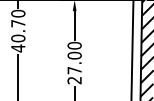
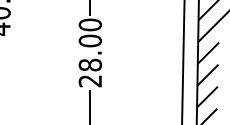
text: (74, 70) -> (90, 64), 27.00 -> 28.00

